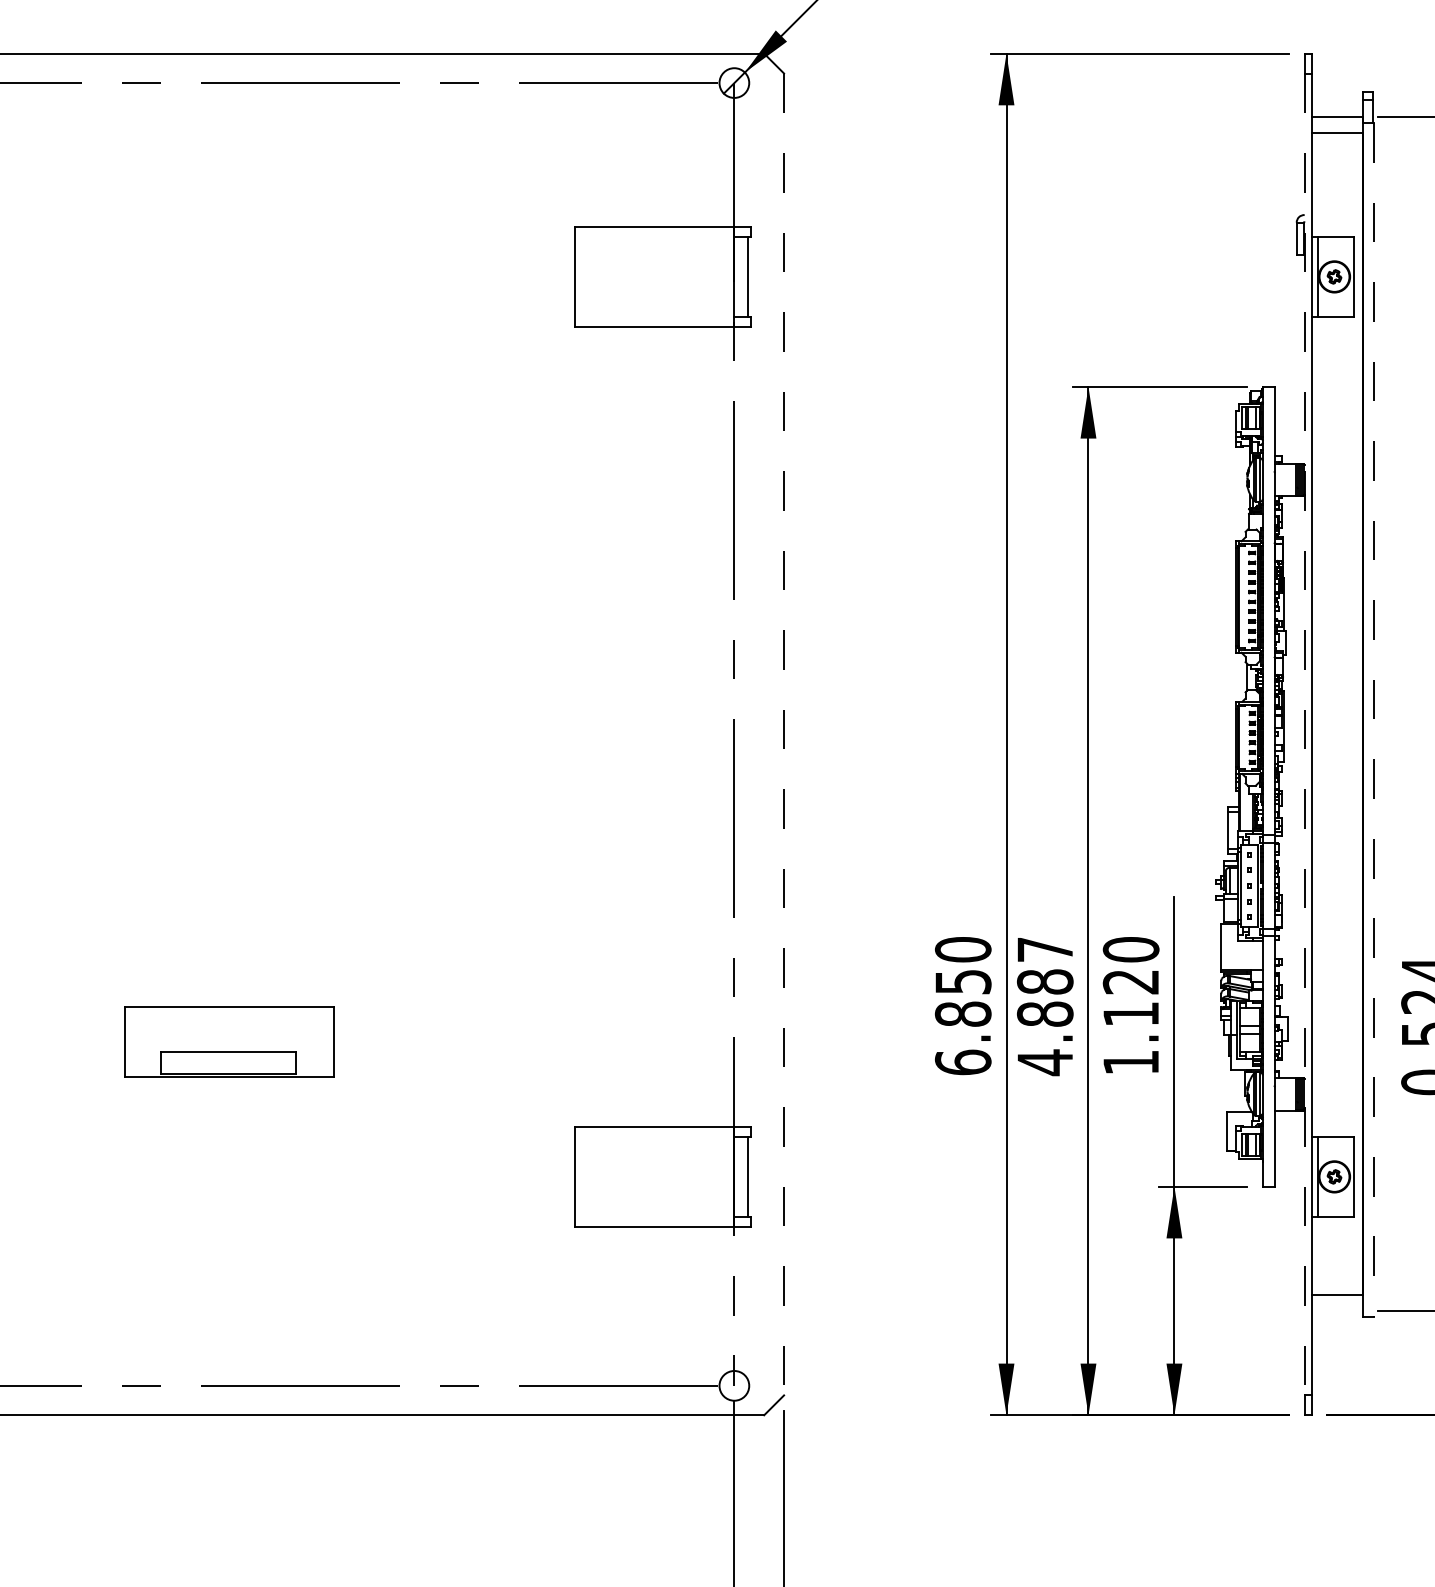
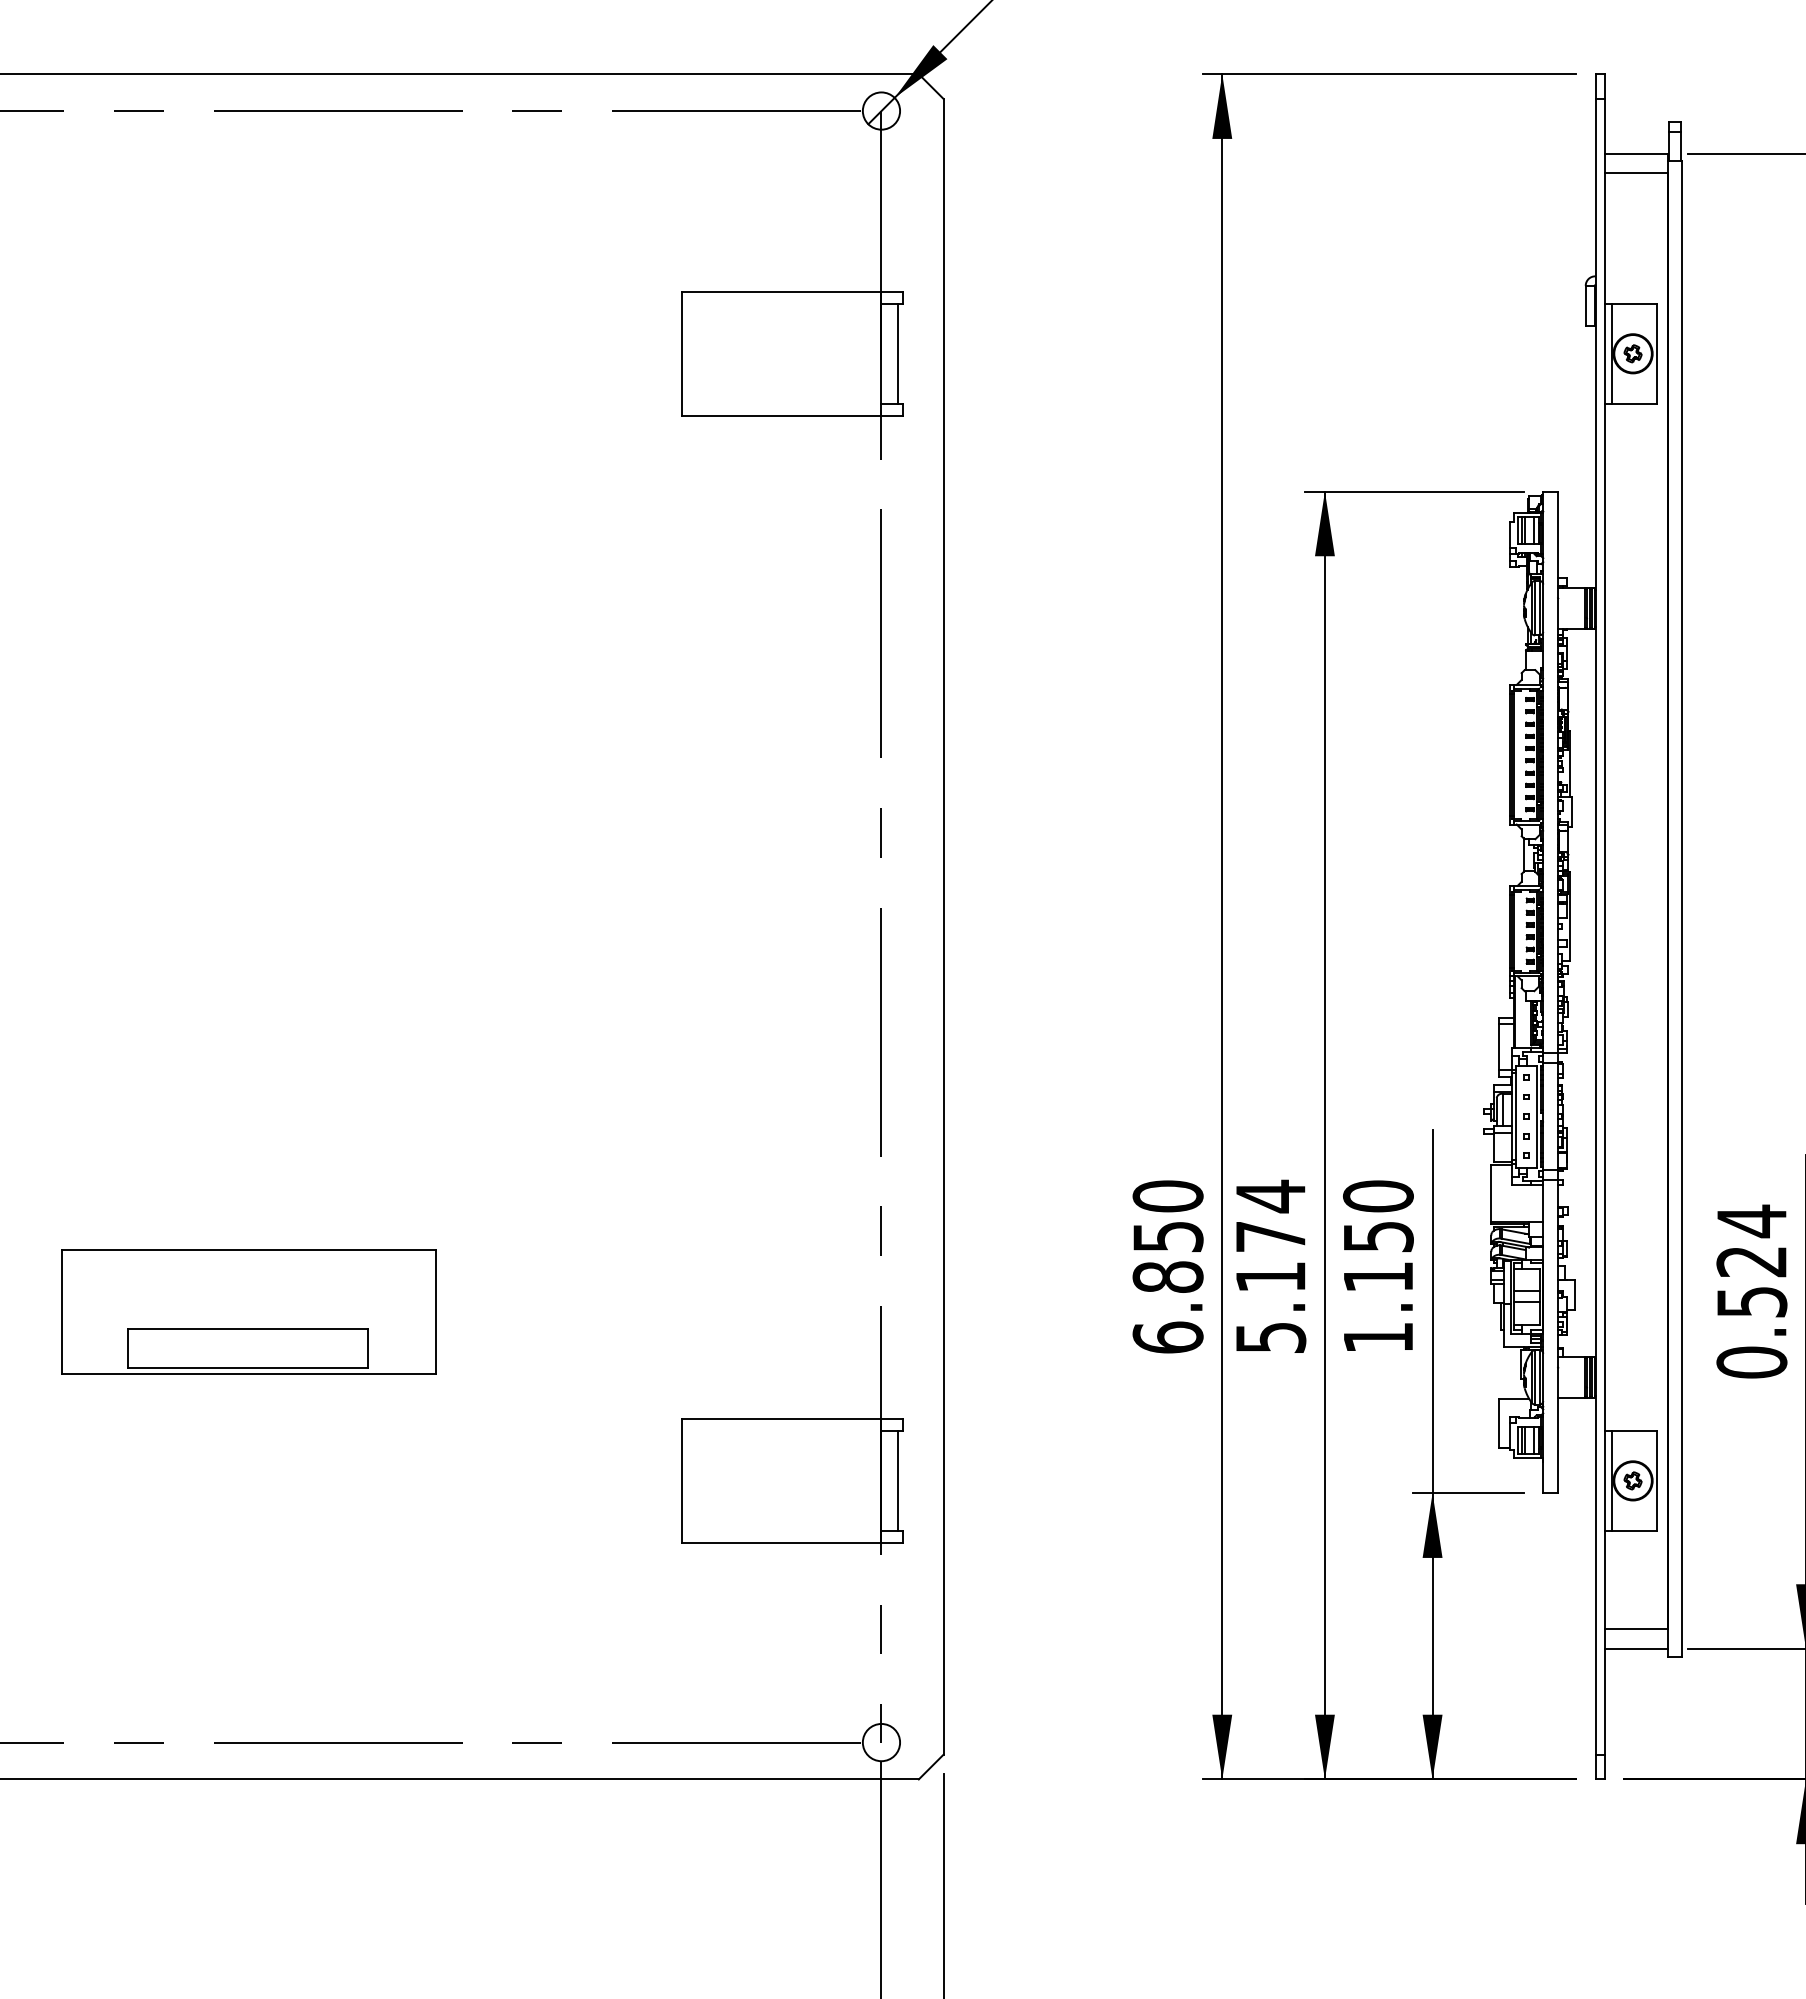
line: (1373, 720) -> (1682, 909), dashed -> solid
line: (783, 734) -> (943, 926), dashed -> solid
line: (1304, 734) -> (1595, 926), dashed -> solid
text: (1130, 982) -> (1377, 1237), 1.120 -> 1.150
text: (1045, 1005) -> (1270, 1266), 4.887 -> 5.174
part: (228, 1041) -> (248, 1311), size x1.43
line: (1337, 1310) -> (1636, 1648), added

